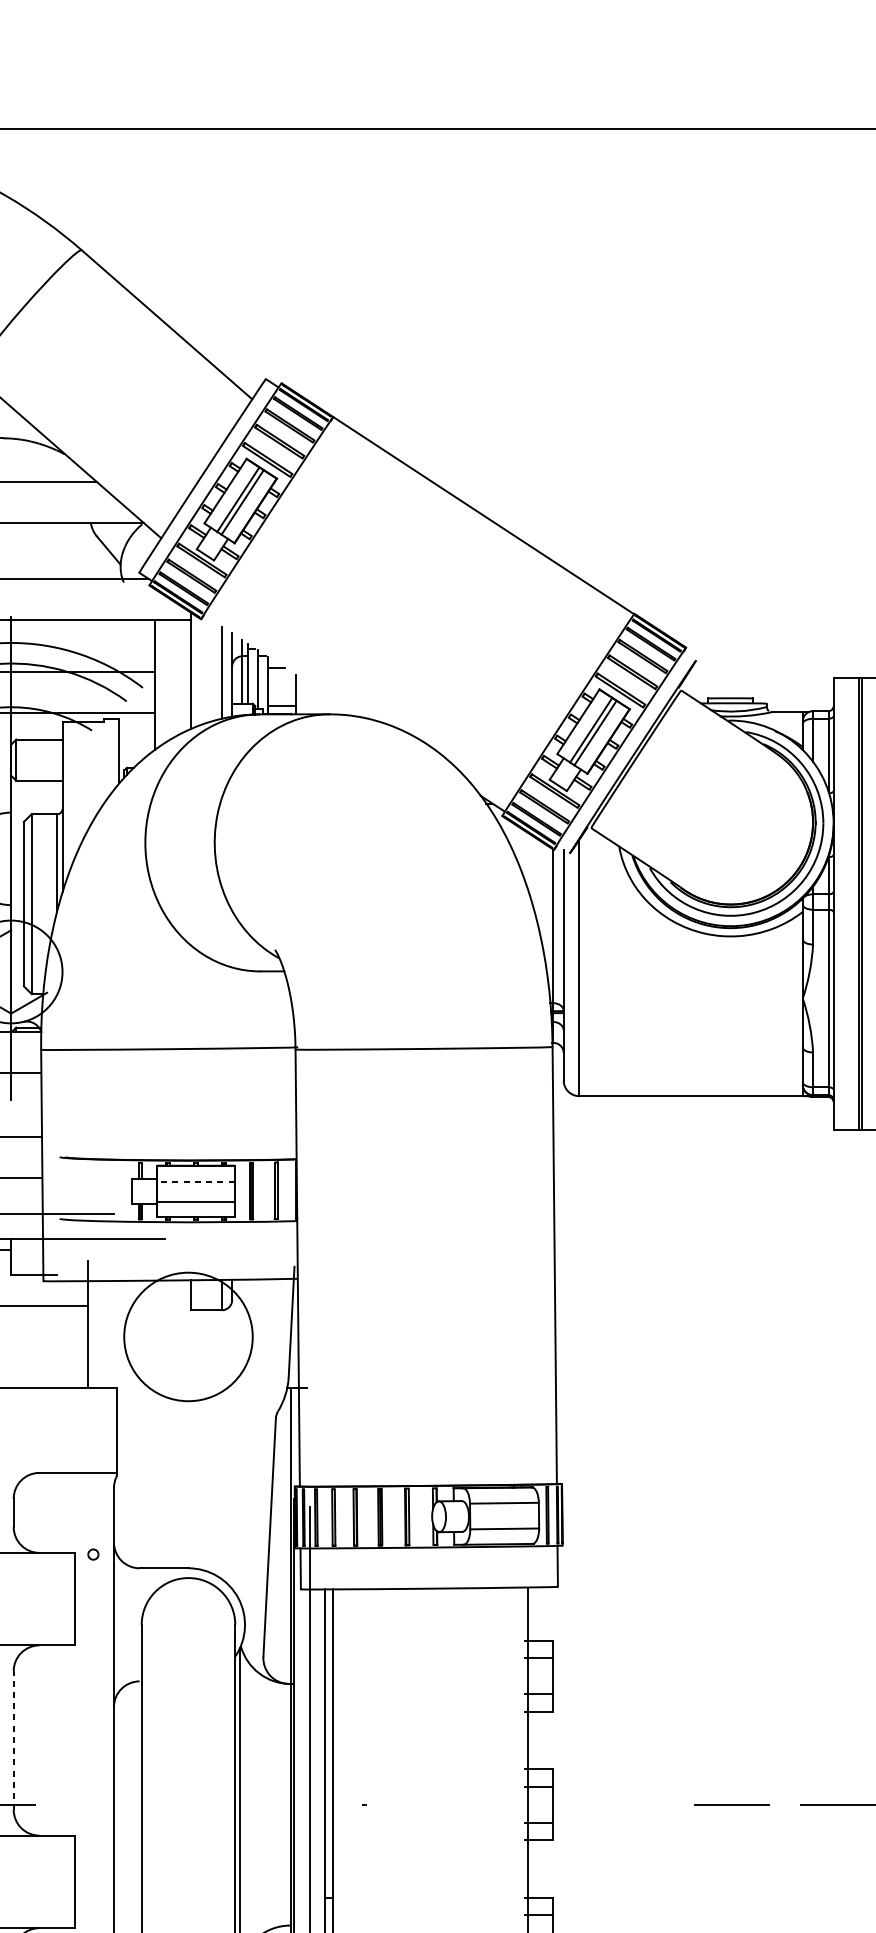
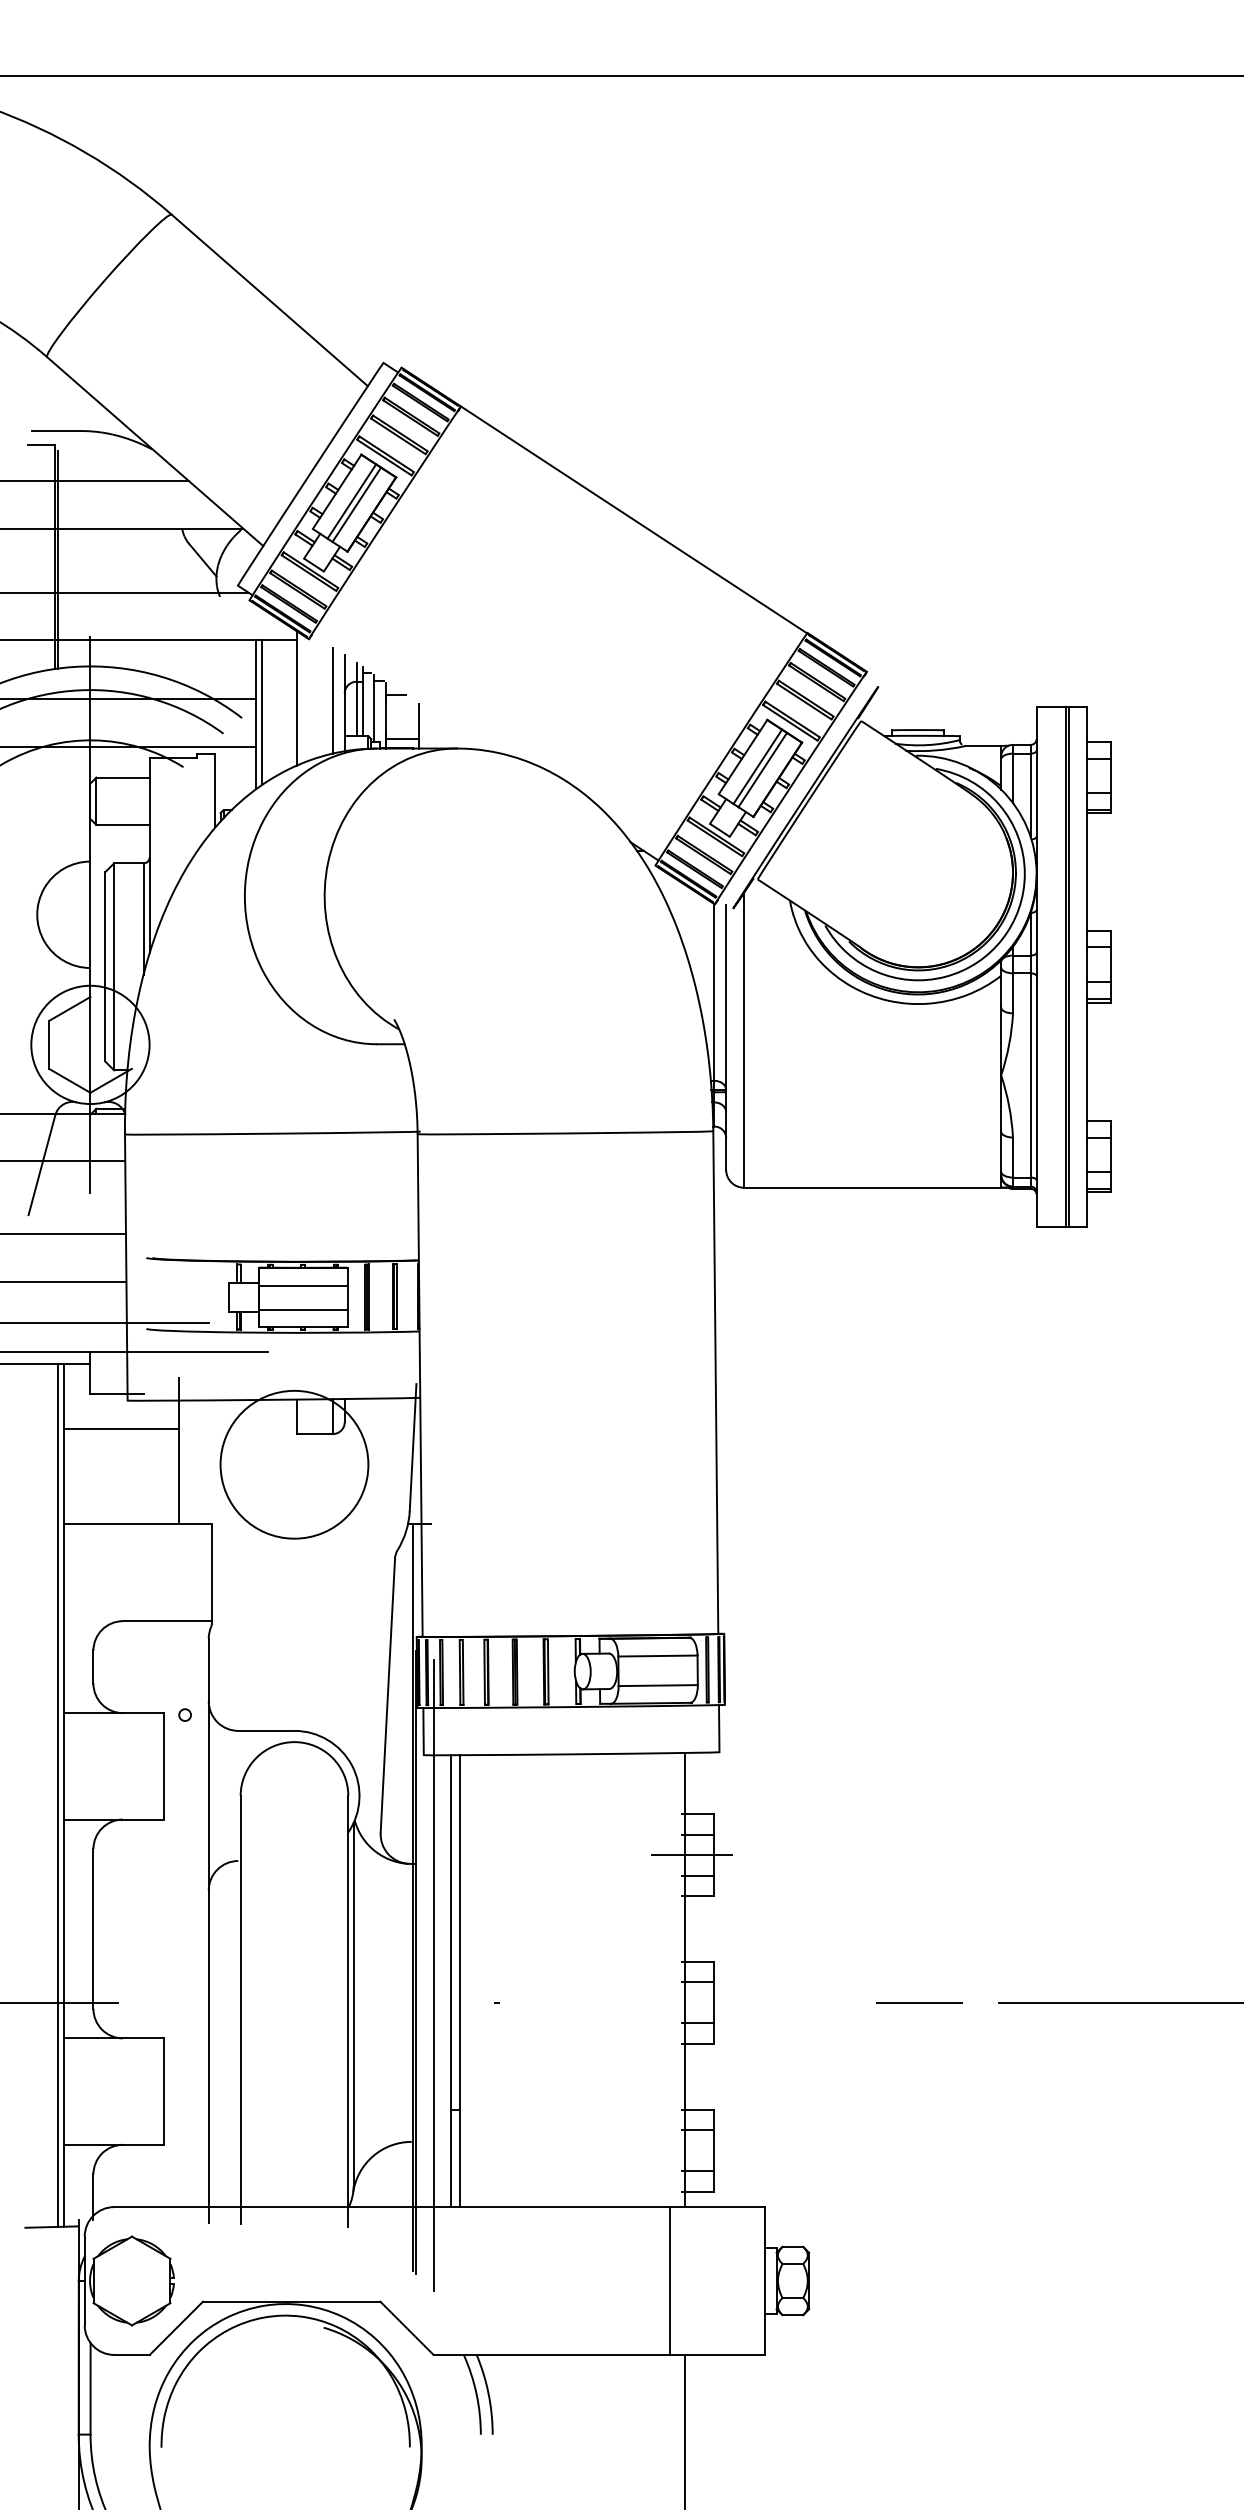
line: (159, 683) -> (261, 712), added
line: (195, 1181) -> (302, 1286), dashed -> solid
line: (534, 1676) -> (692, 1855), added
line: (13, 1740) -> (93, 1928), dashed -> solid

